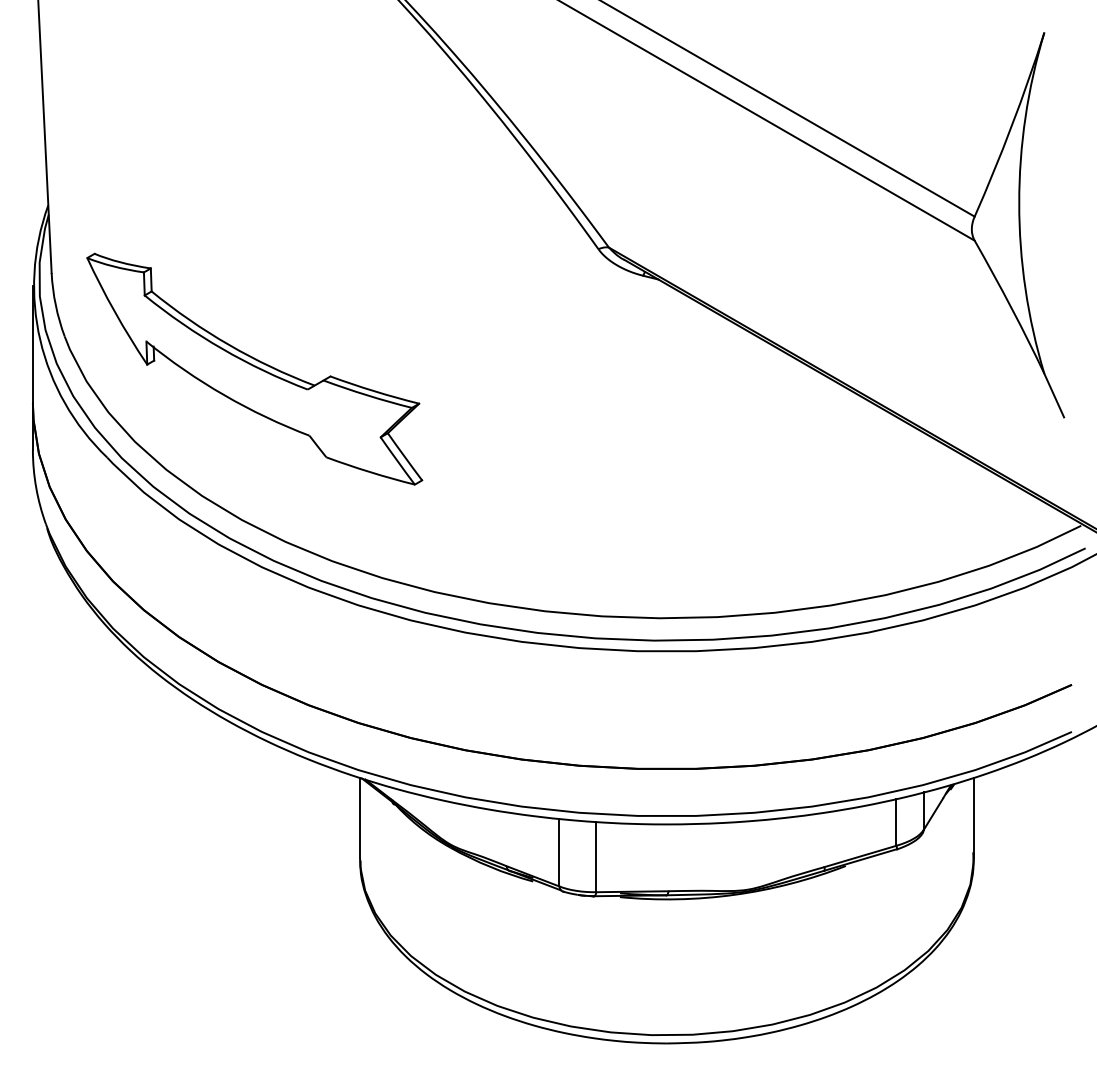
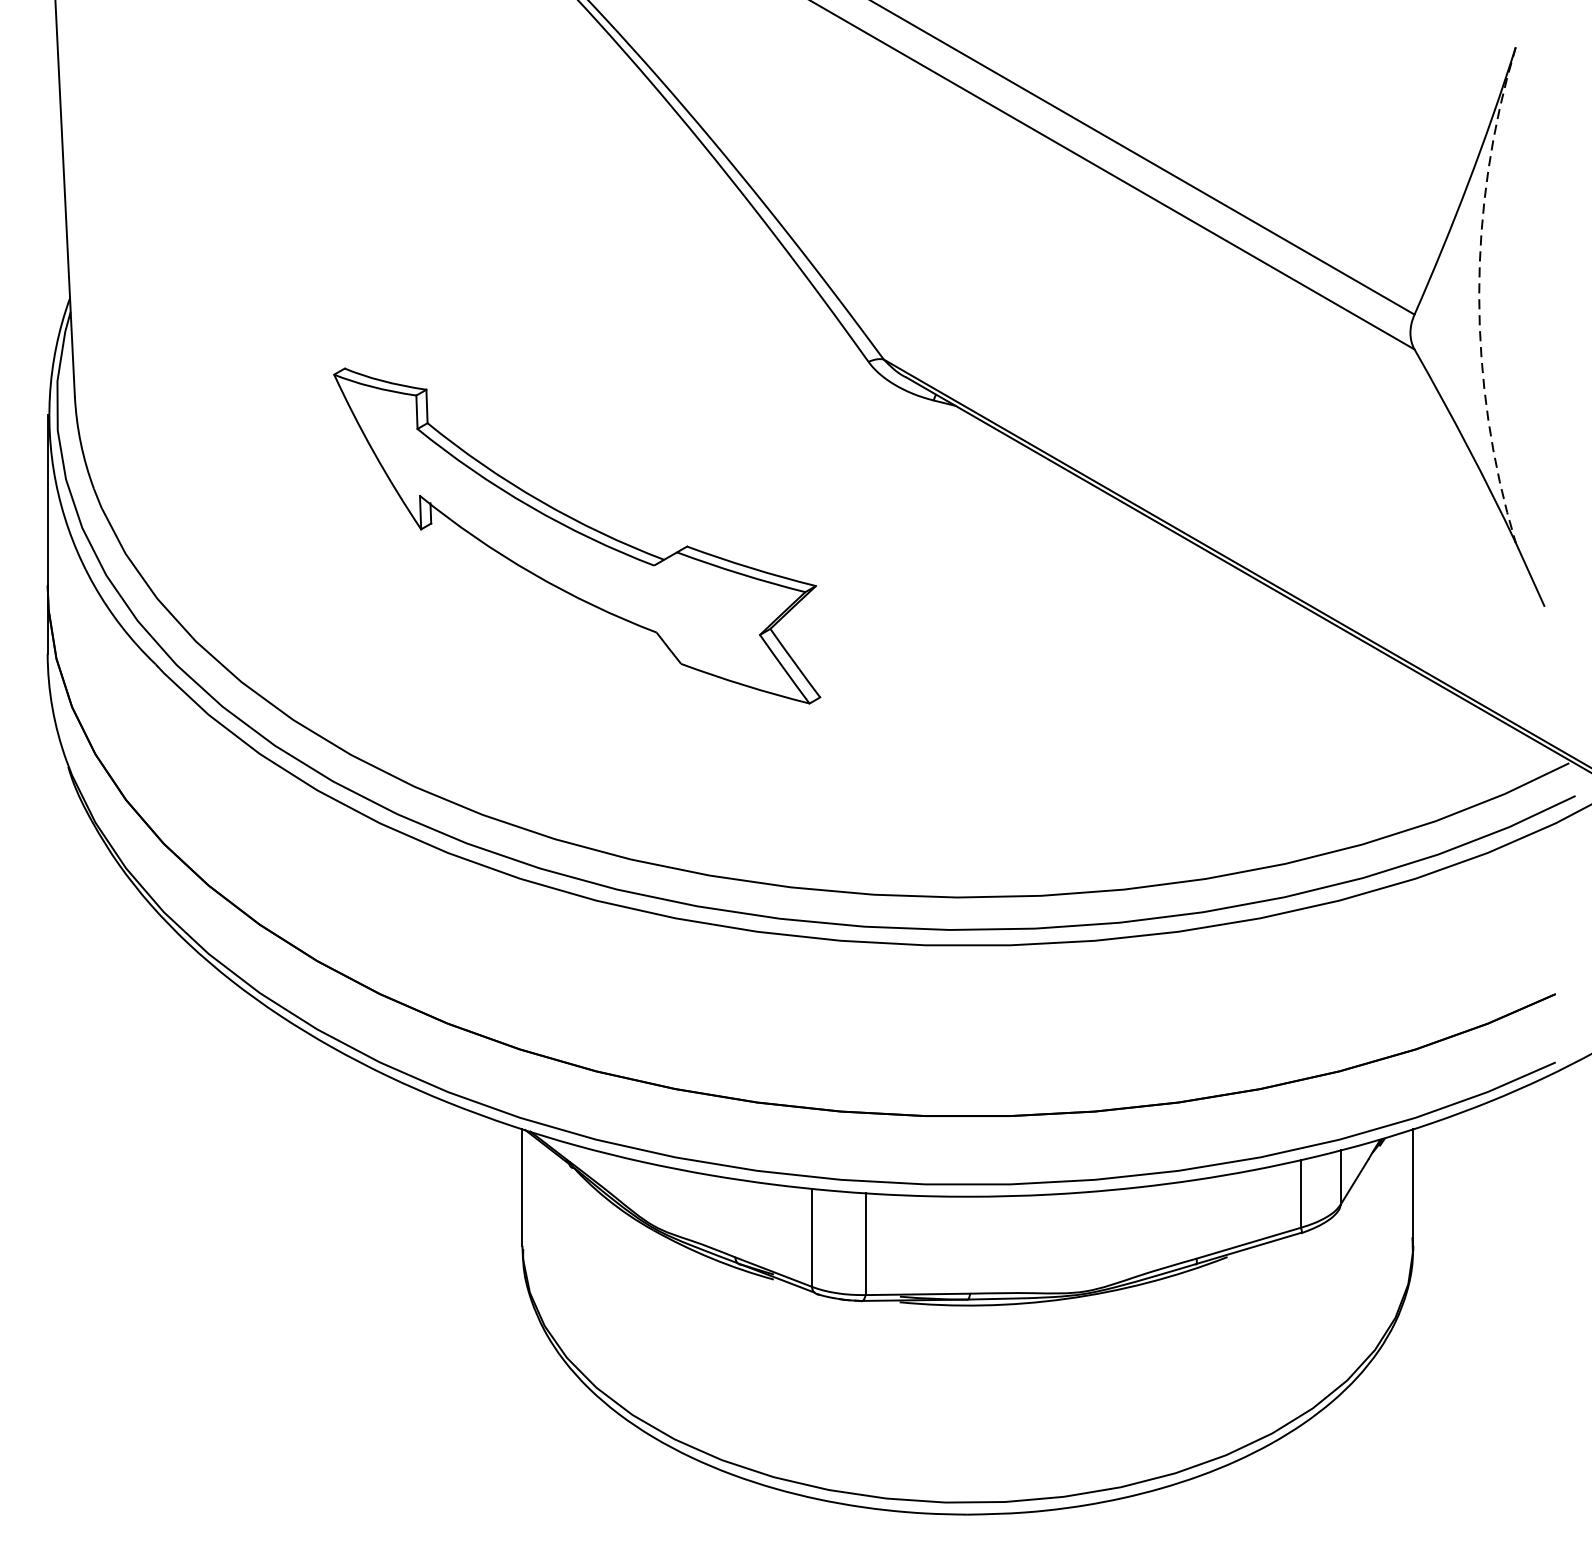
arc: (1019, 203) -> (1479, 295), solid -> dashed
part: (254, 368) -> (576, 534), moved

